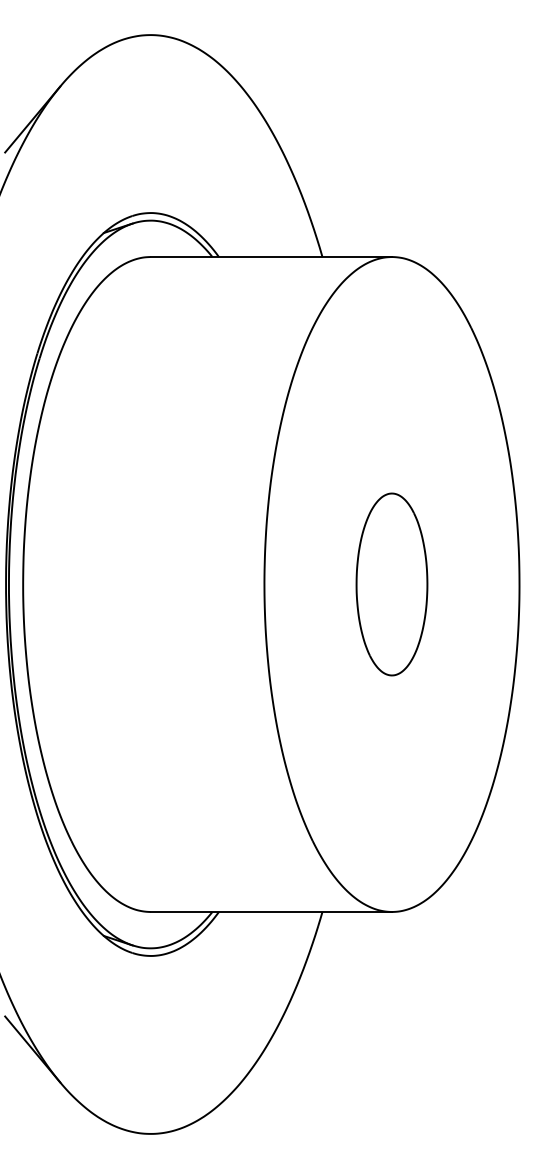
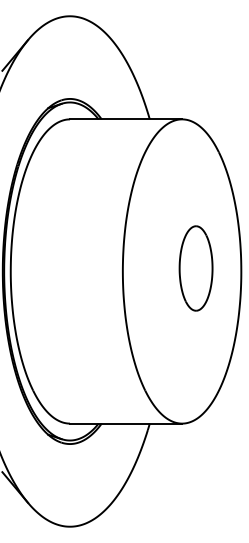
part: (390, 584) -> (195, 268), moved

